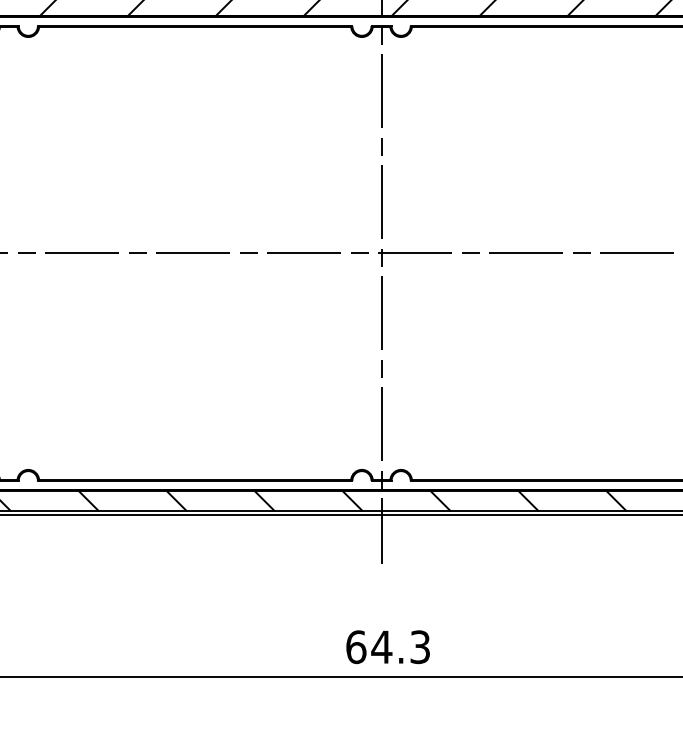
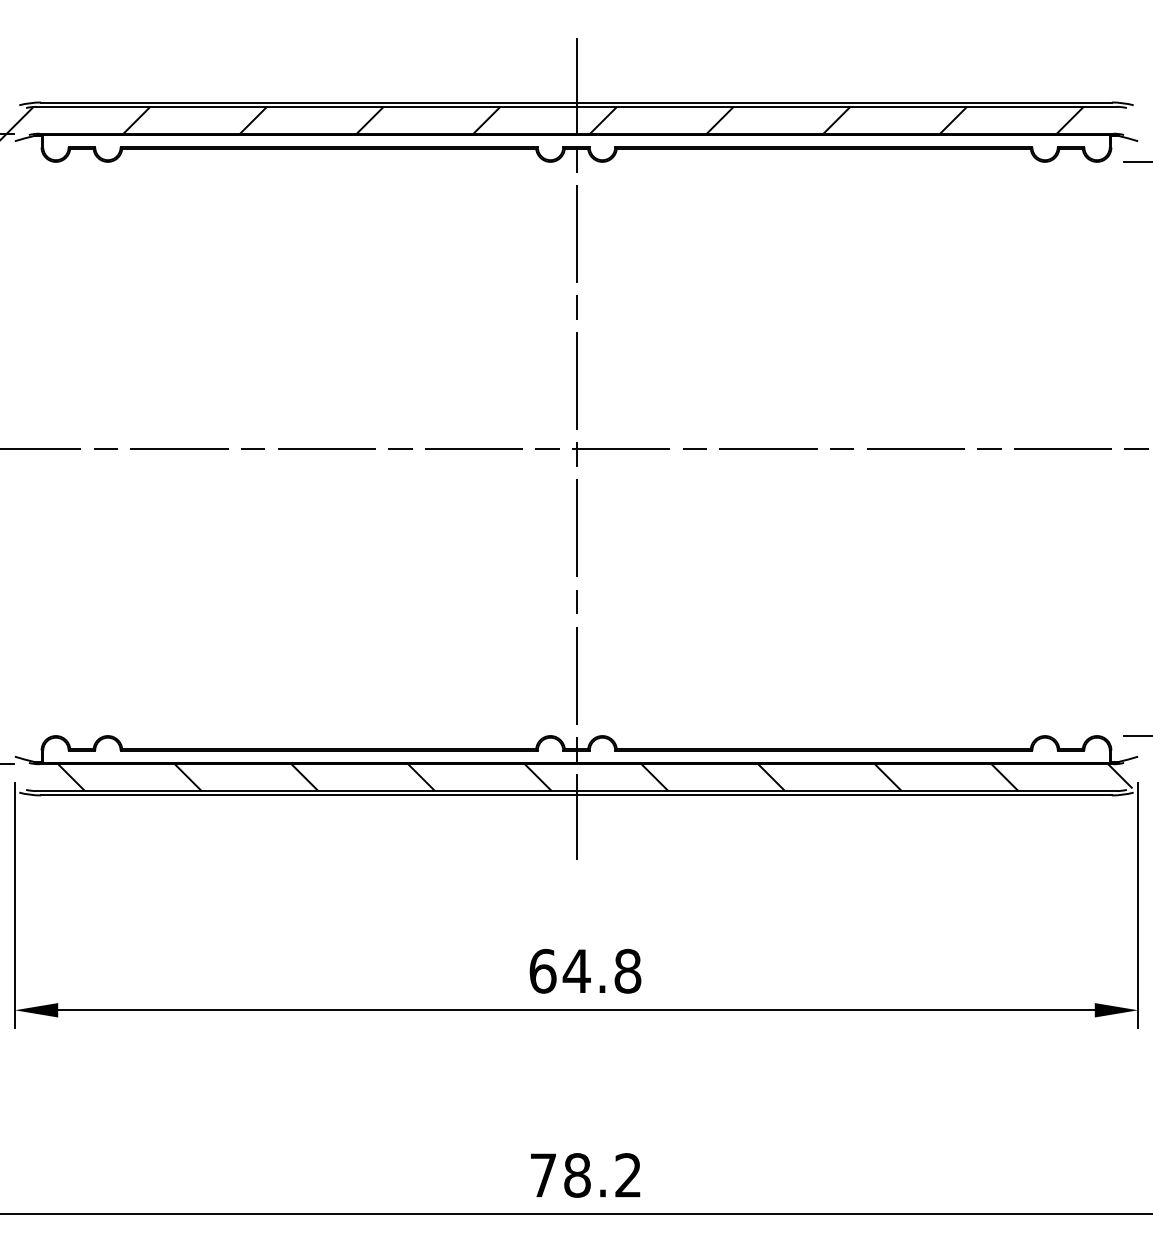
text: (419, 647) -> (627, 971), 64.3 -> 64.8

